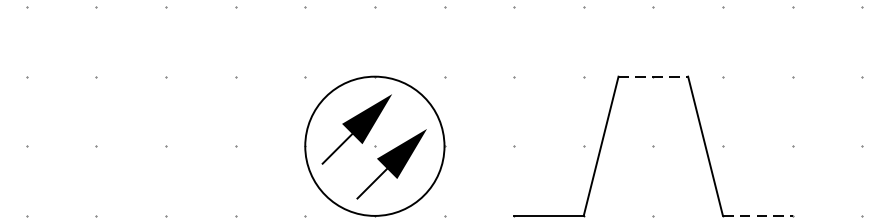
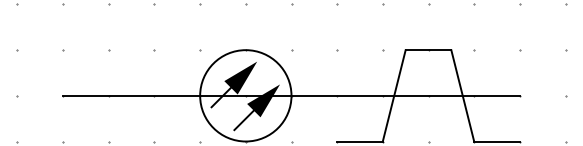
line: (653, 77) -> (428, 50), dashed -> solid
line: (444, 145) -> (291, 95), added
line: (758, 215) -> (497, 141), dashed -> solid

